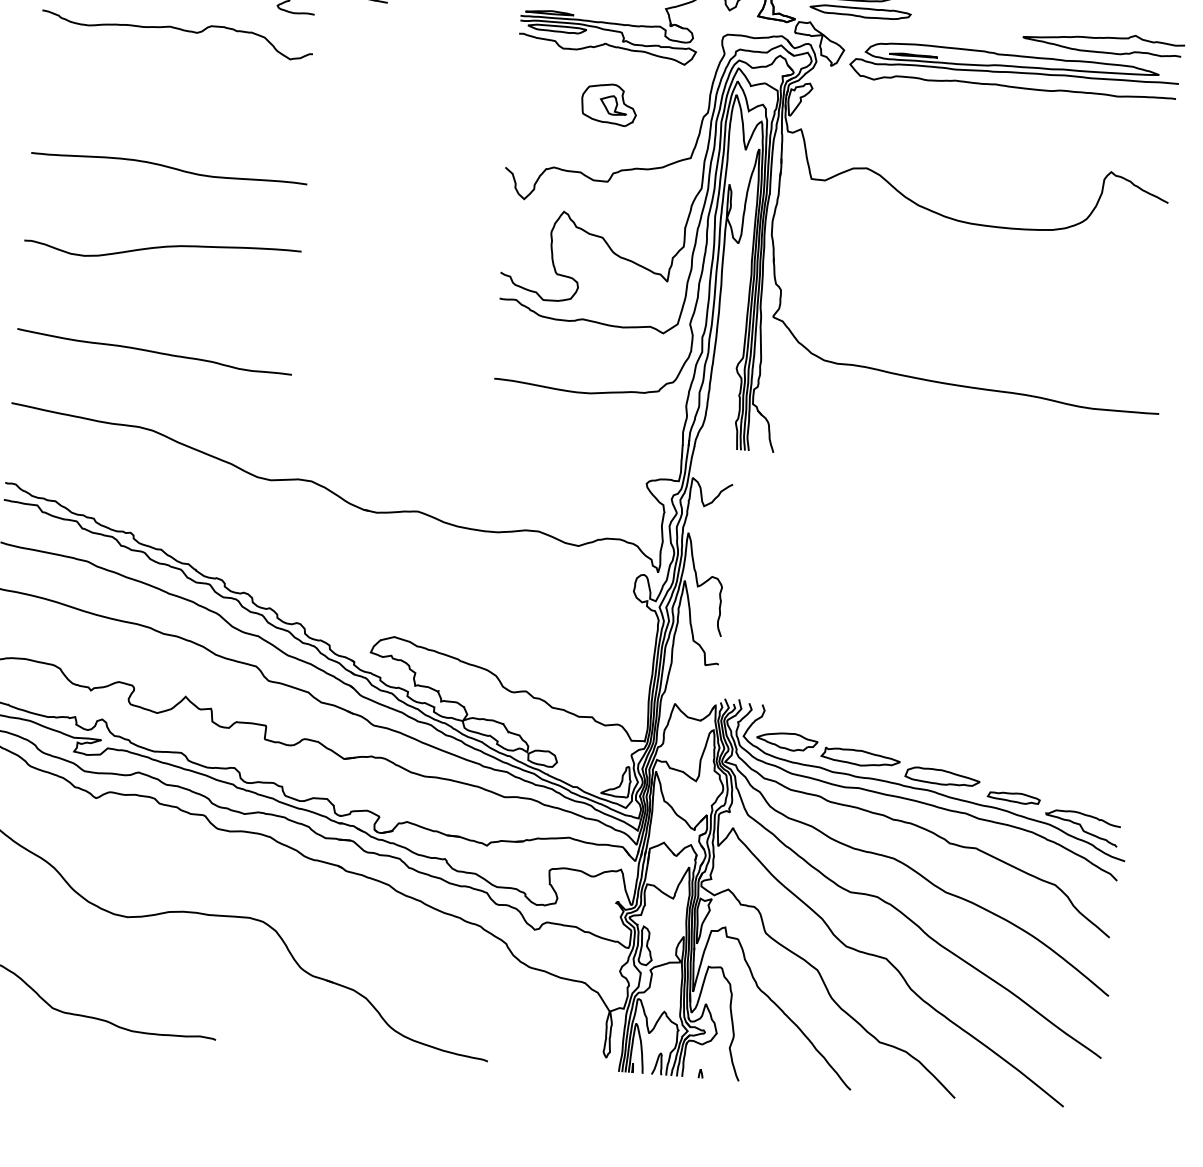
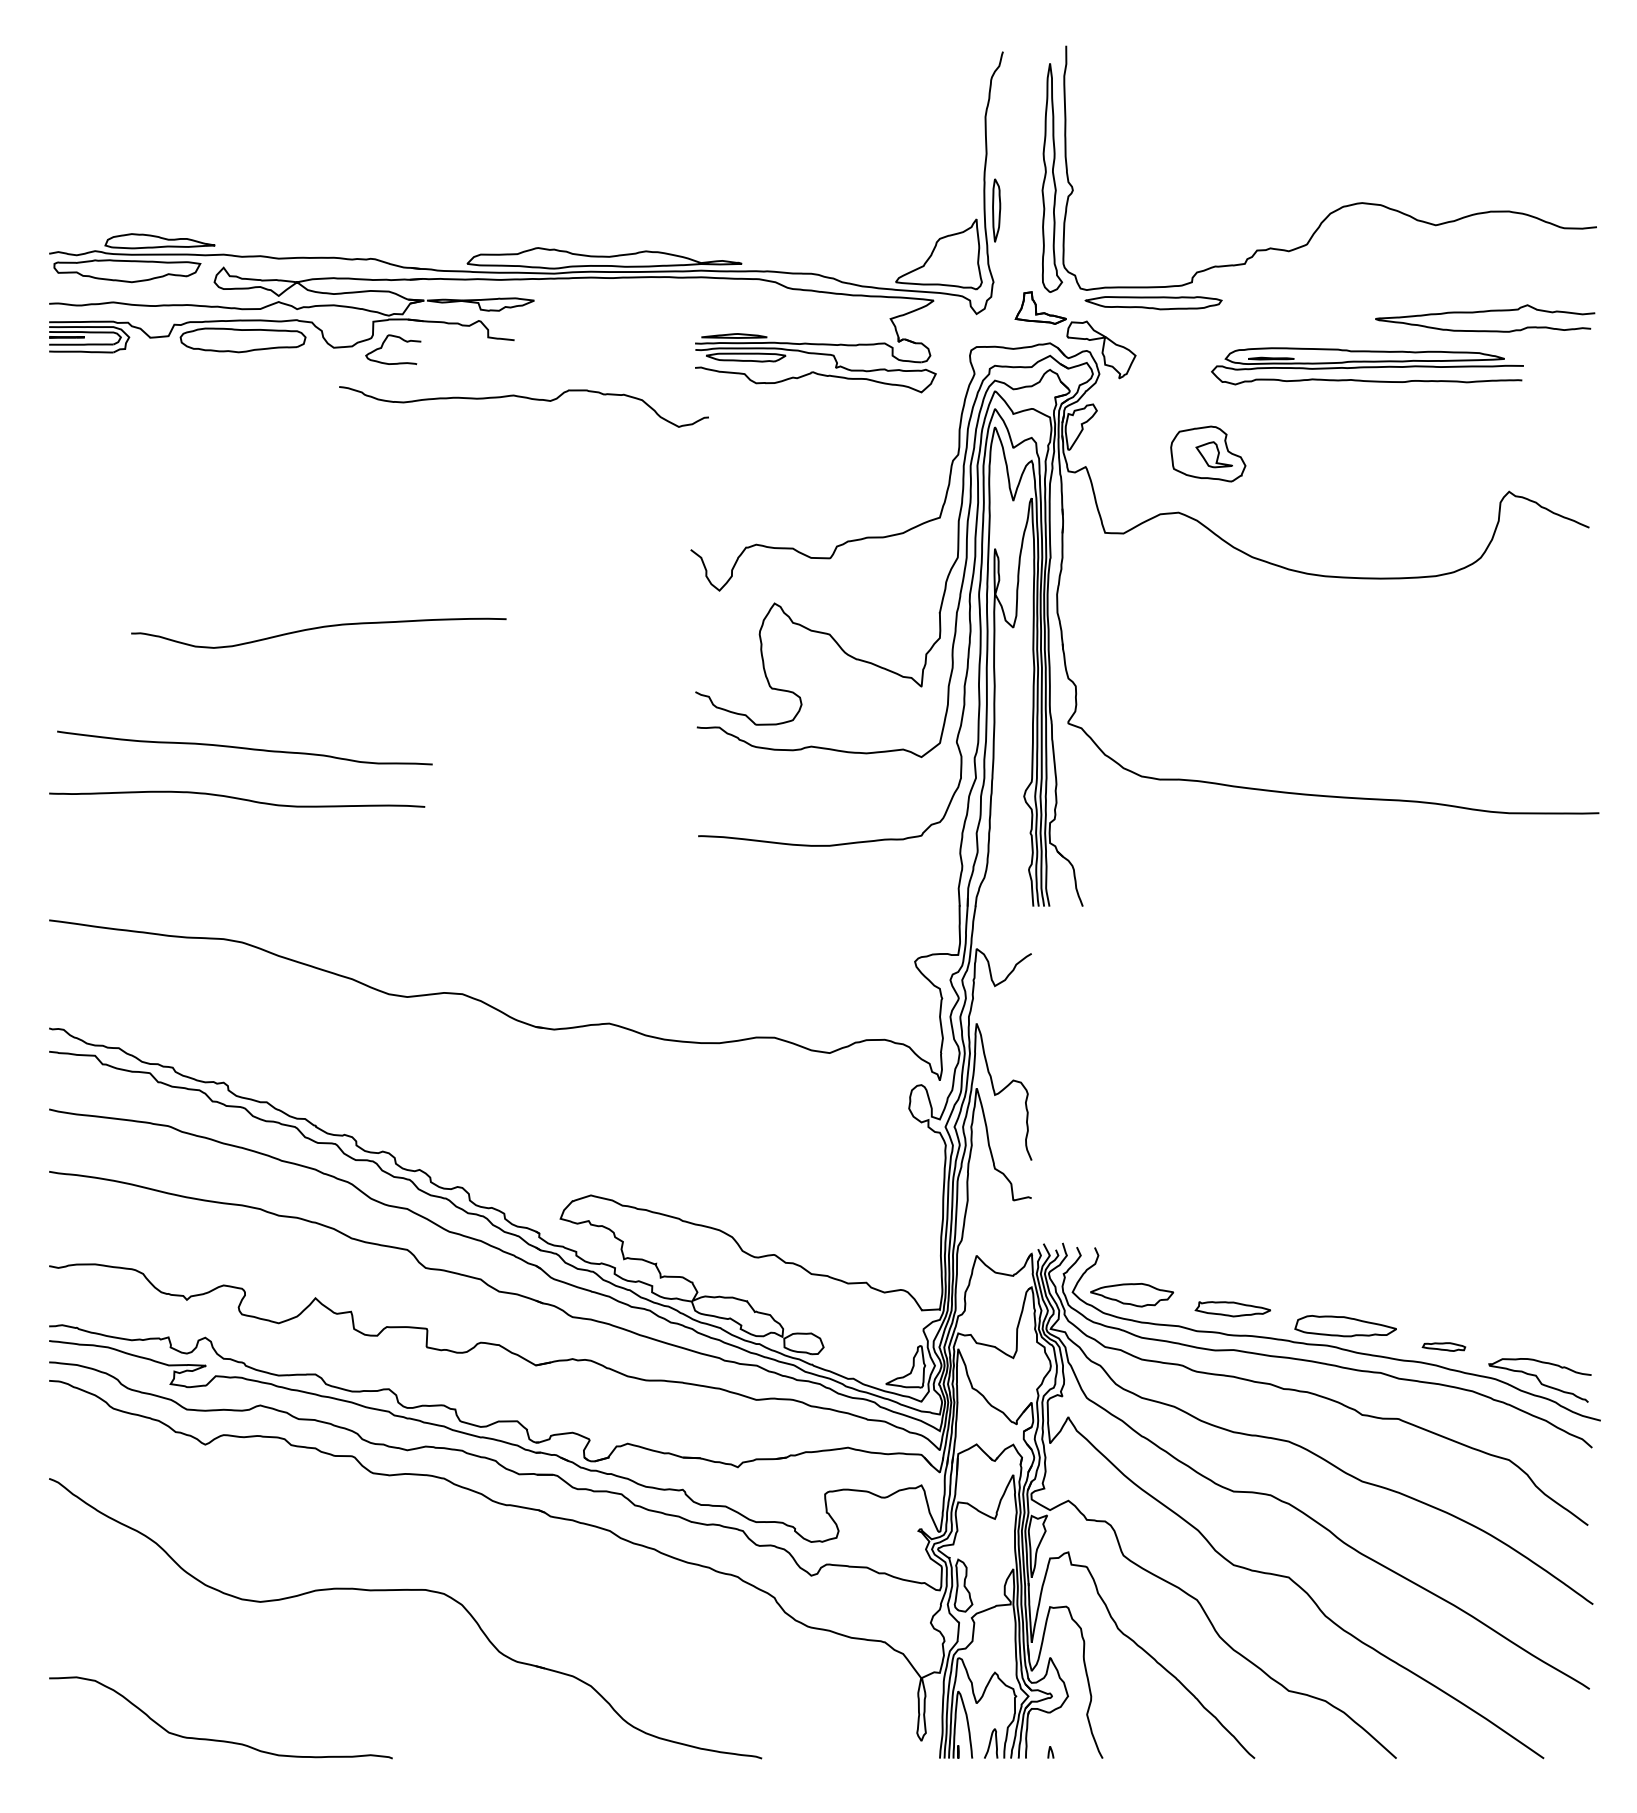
curve: (177, 29) -> (523, 398), moved
part: (1014, 71) -> (1367, 366), size x0.7
part: (609, 104) -> (1208, 453), moved
curve: (169, 167) -> (237, 798), moved
curve: (162, 247) -> (318, 628), moved
curve: (154, 351) -> (244, 747), moved
part: (860, 758) -> (1232, 1309), size x0.7
part: (1013, 797) -> (1443, 1346), size x0.6

